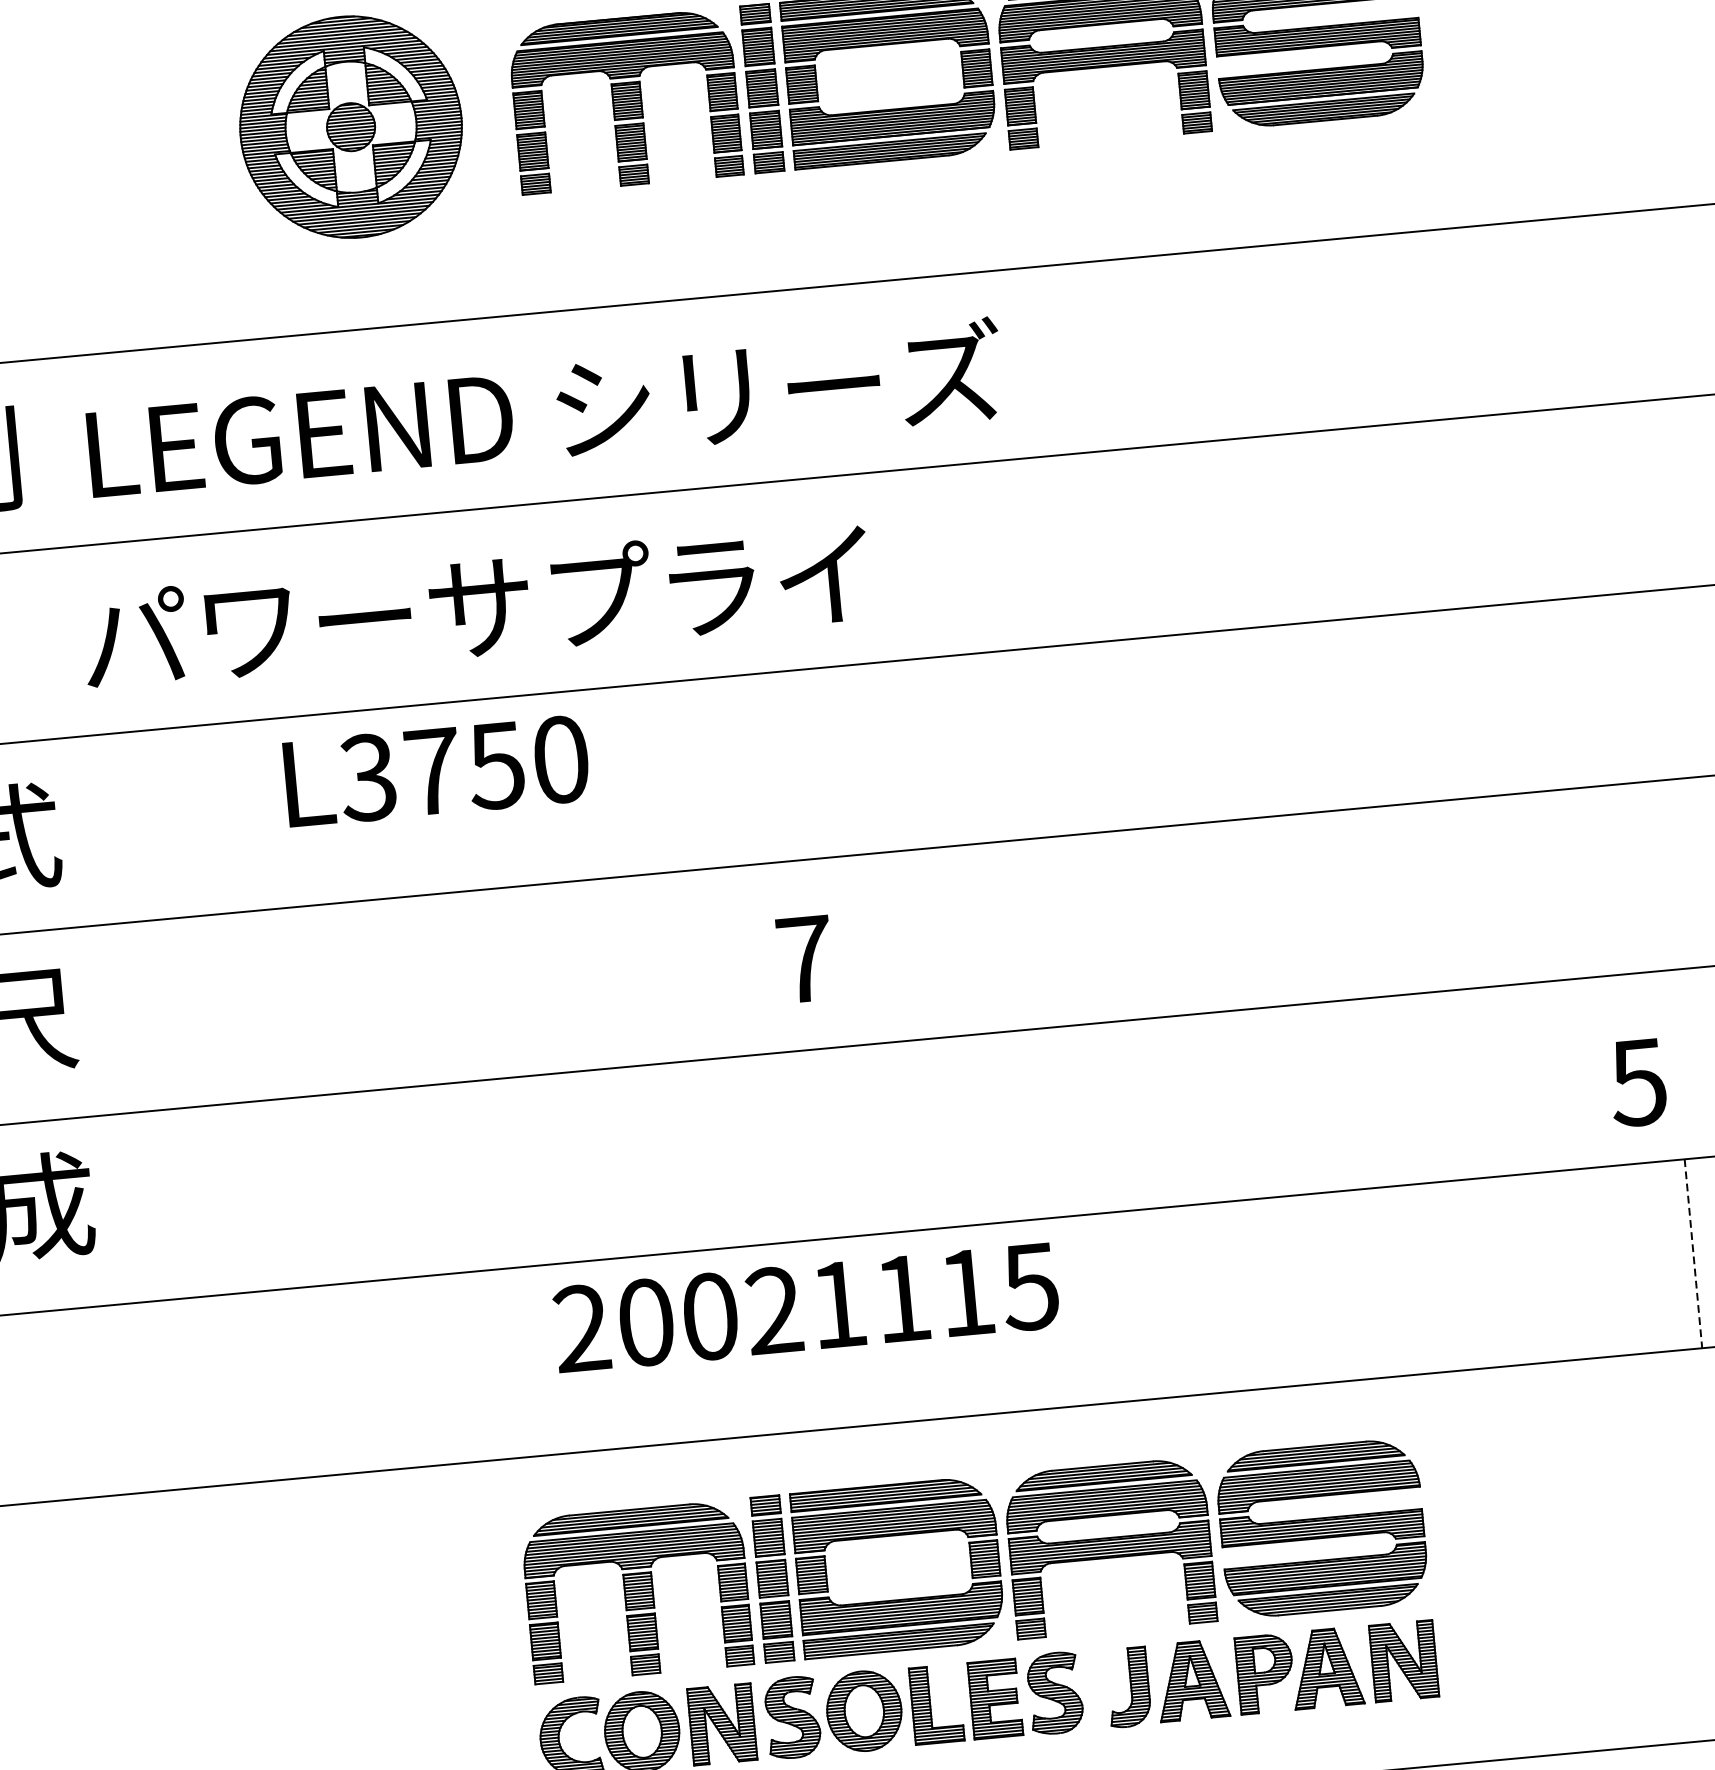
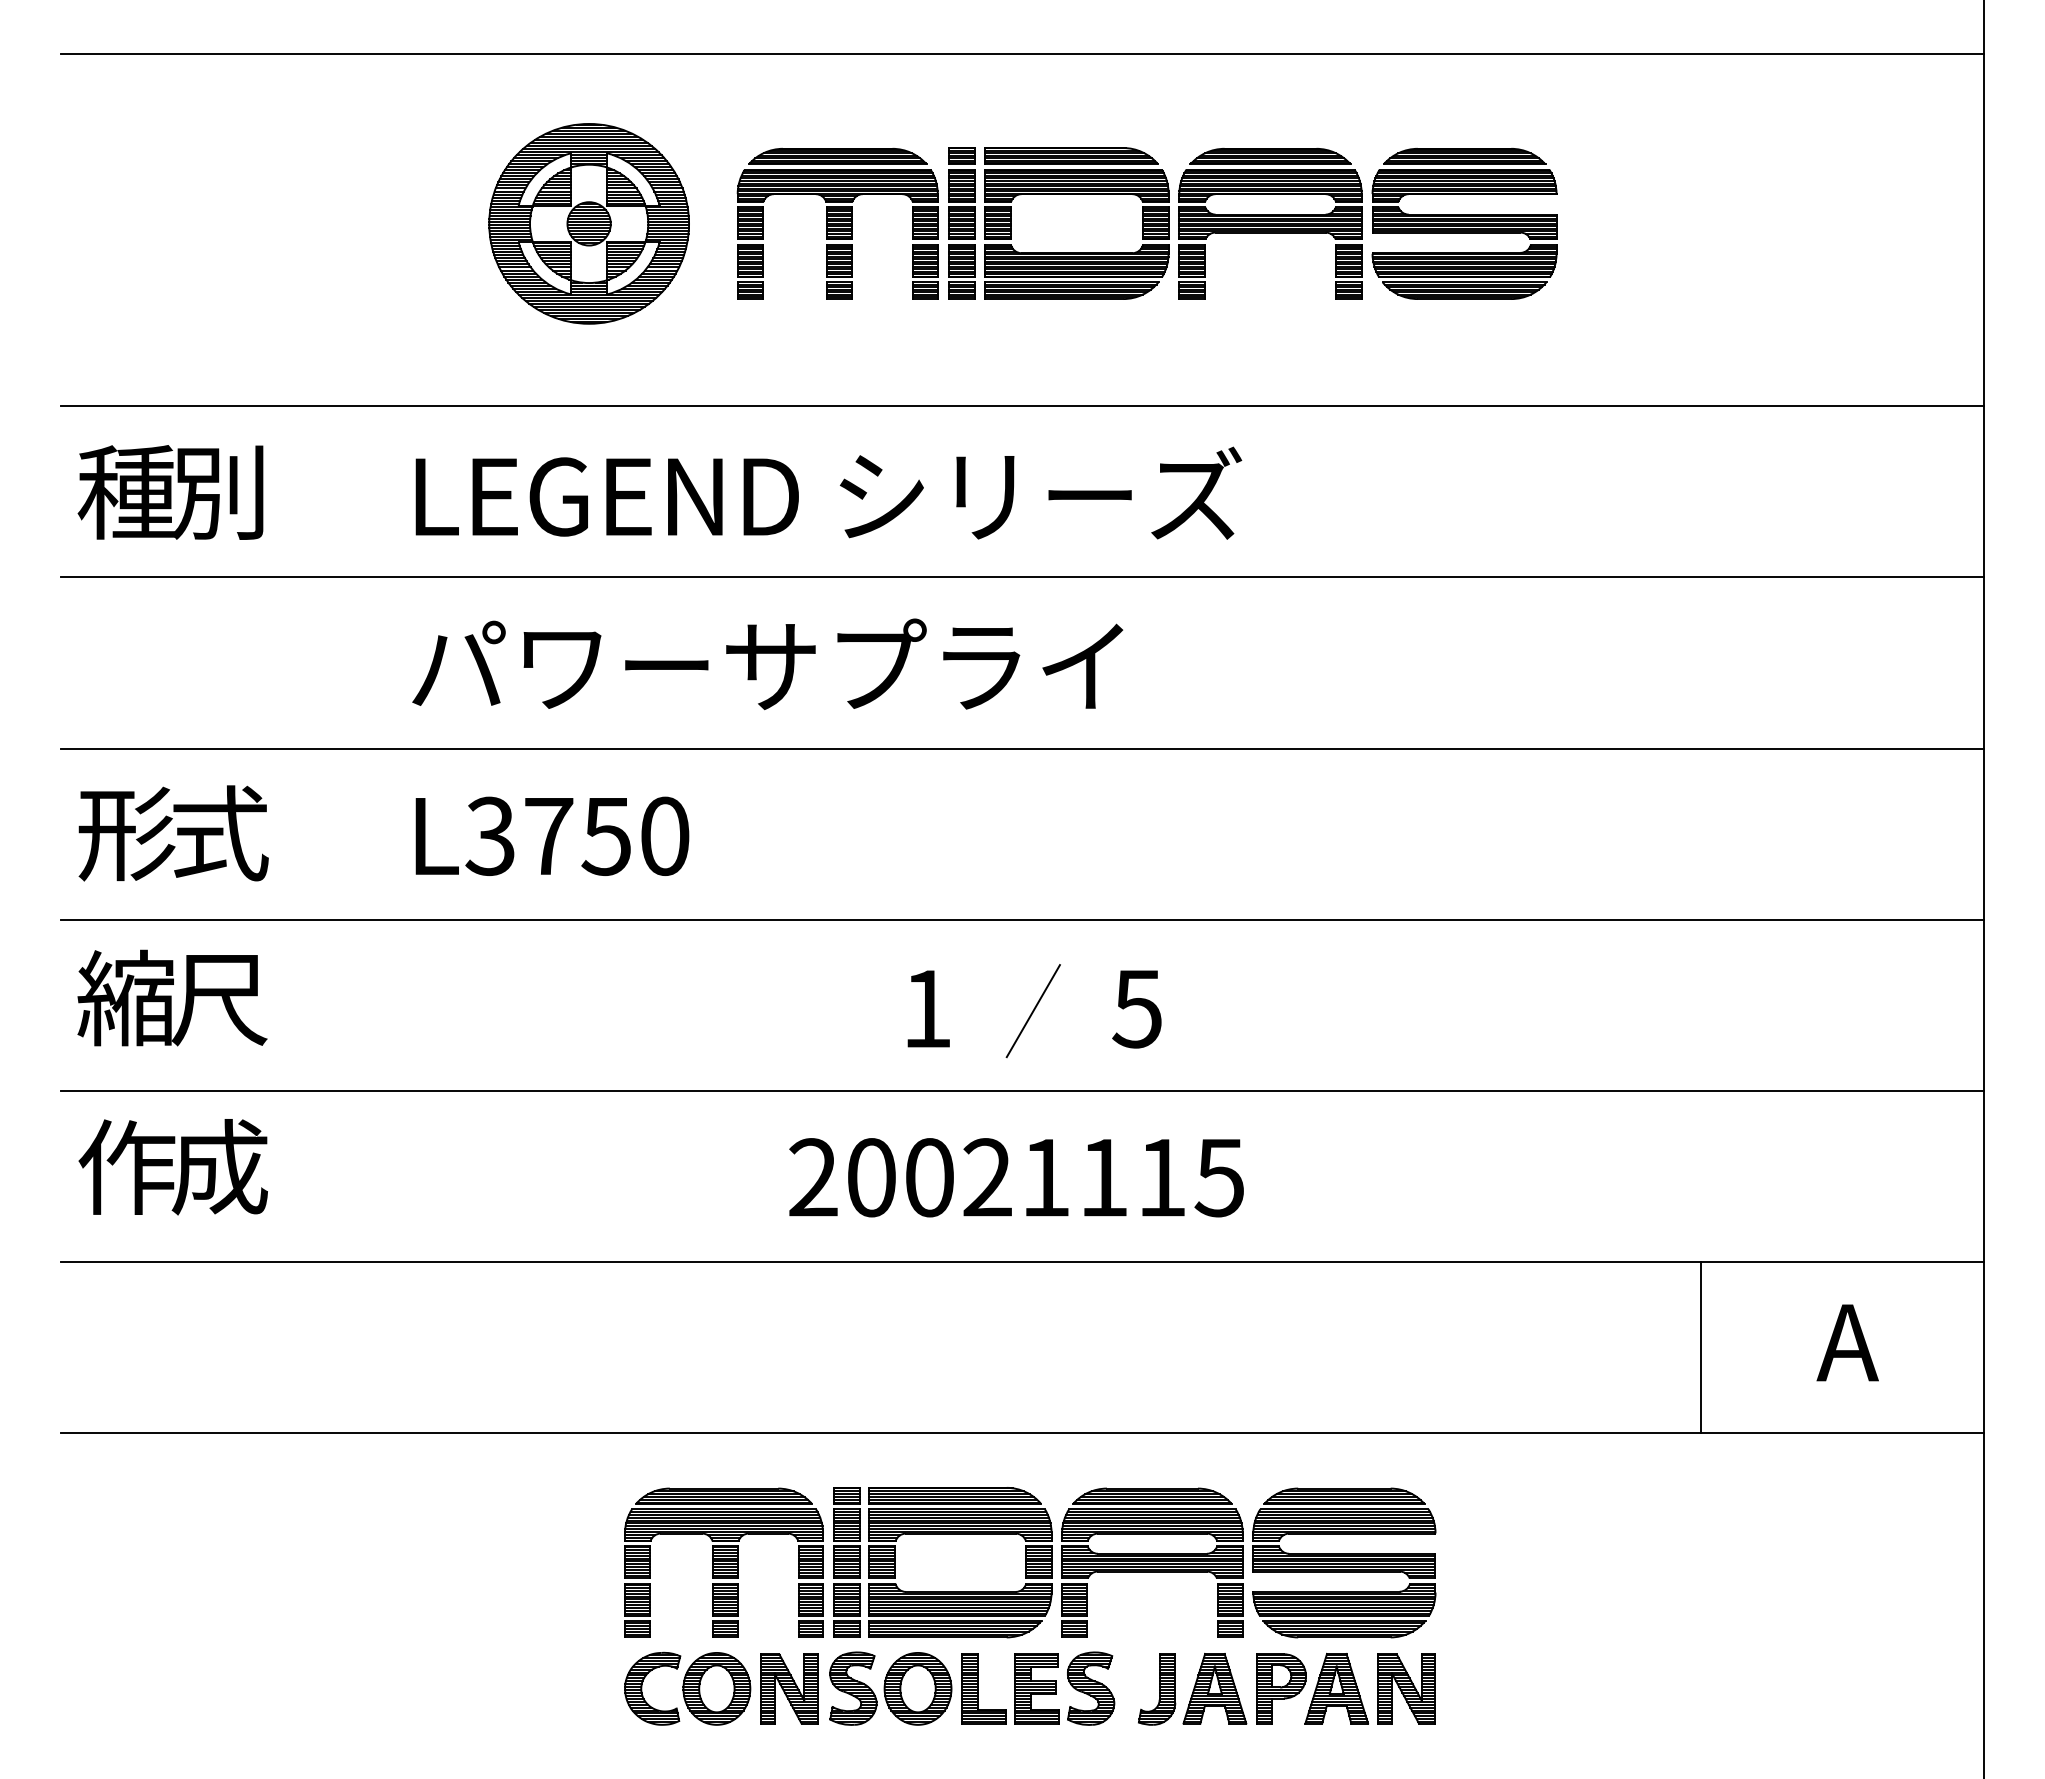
text: (544, 408) -> (828, 492), moved
text: (476, 606) -> (767, 664), moved
text: (436, 770) -> (552, 835), moved
line: (921, 951) -> (1032, 1011), added
text: (805, 958) -> (927, 1008), 7 -> 1
text: (1637, 1083) -> (1136, 1009), moved
line: (1693, 1254) -> (1700, 1347), dashed -> solid
text: (806, 1307) -> (1016, 1177), moved

